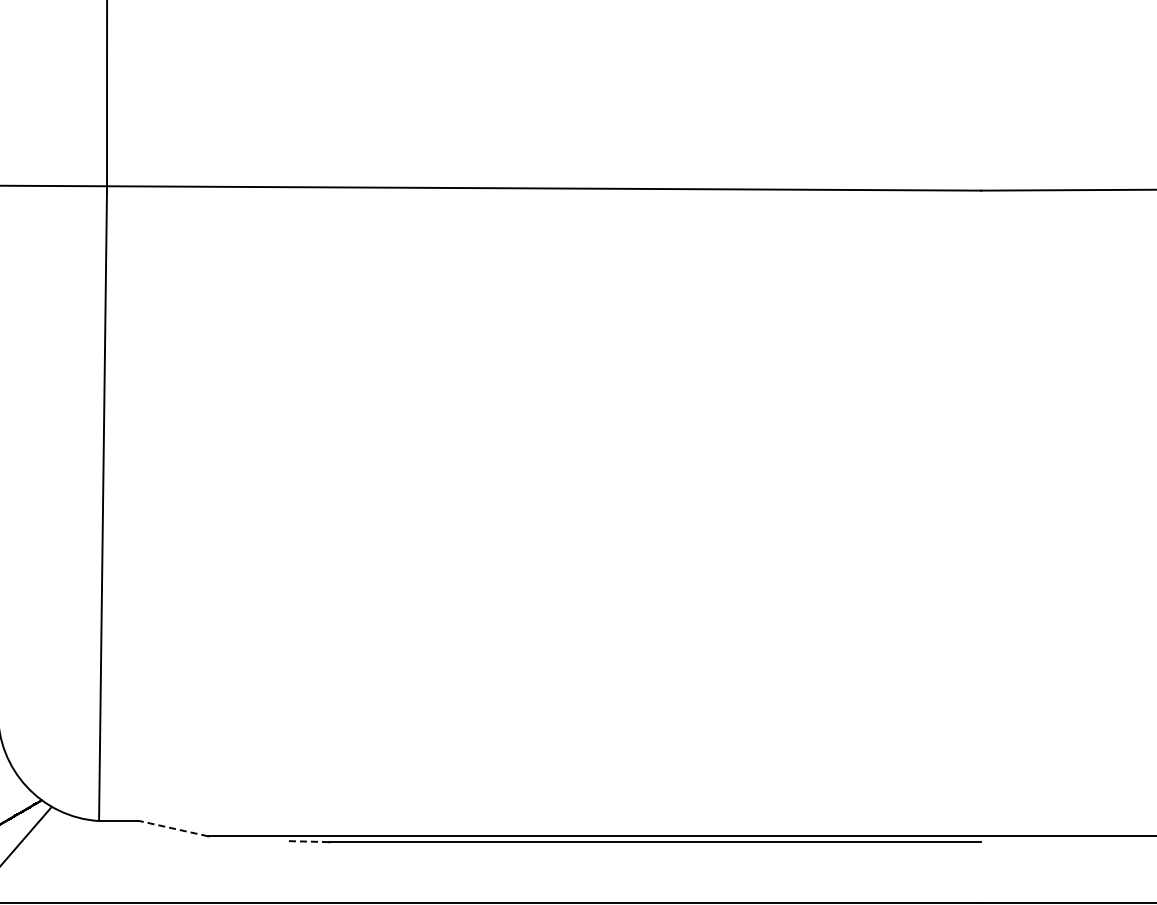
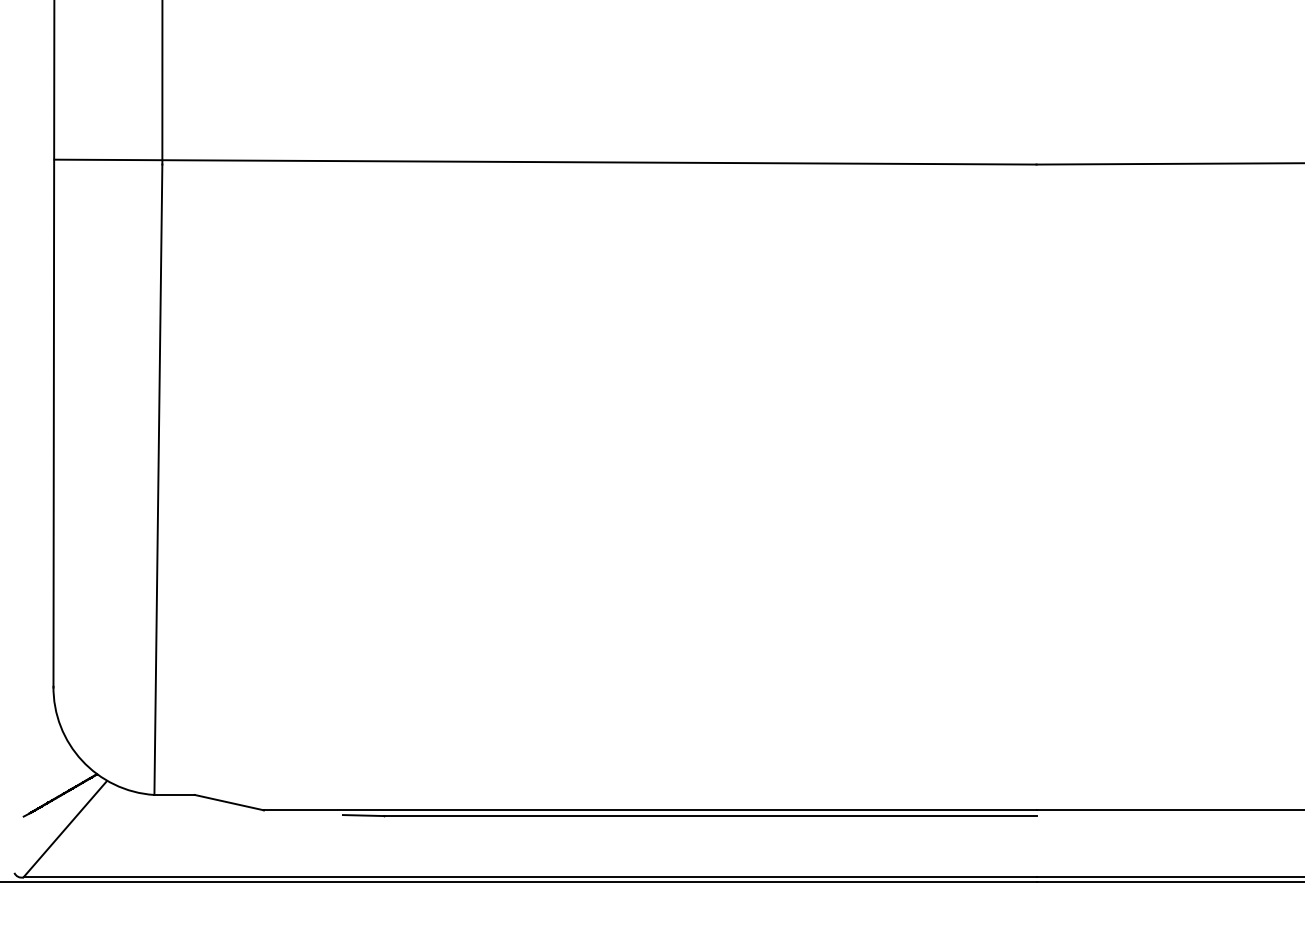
line: (173, 828) -> (228, 802), dashed -> solid
line: (308, 841) -> (363, 815), dashed -> solid

